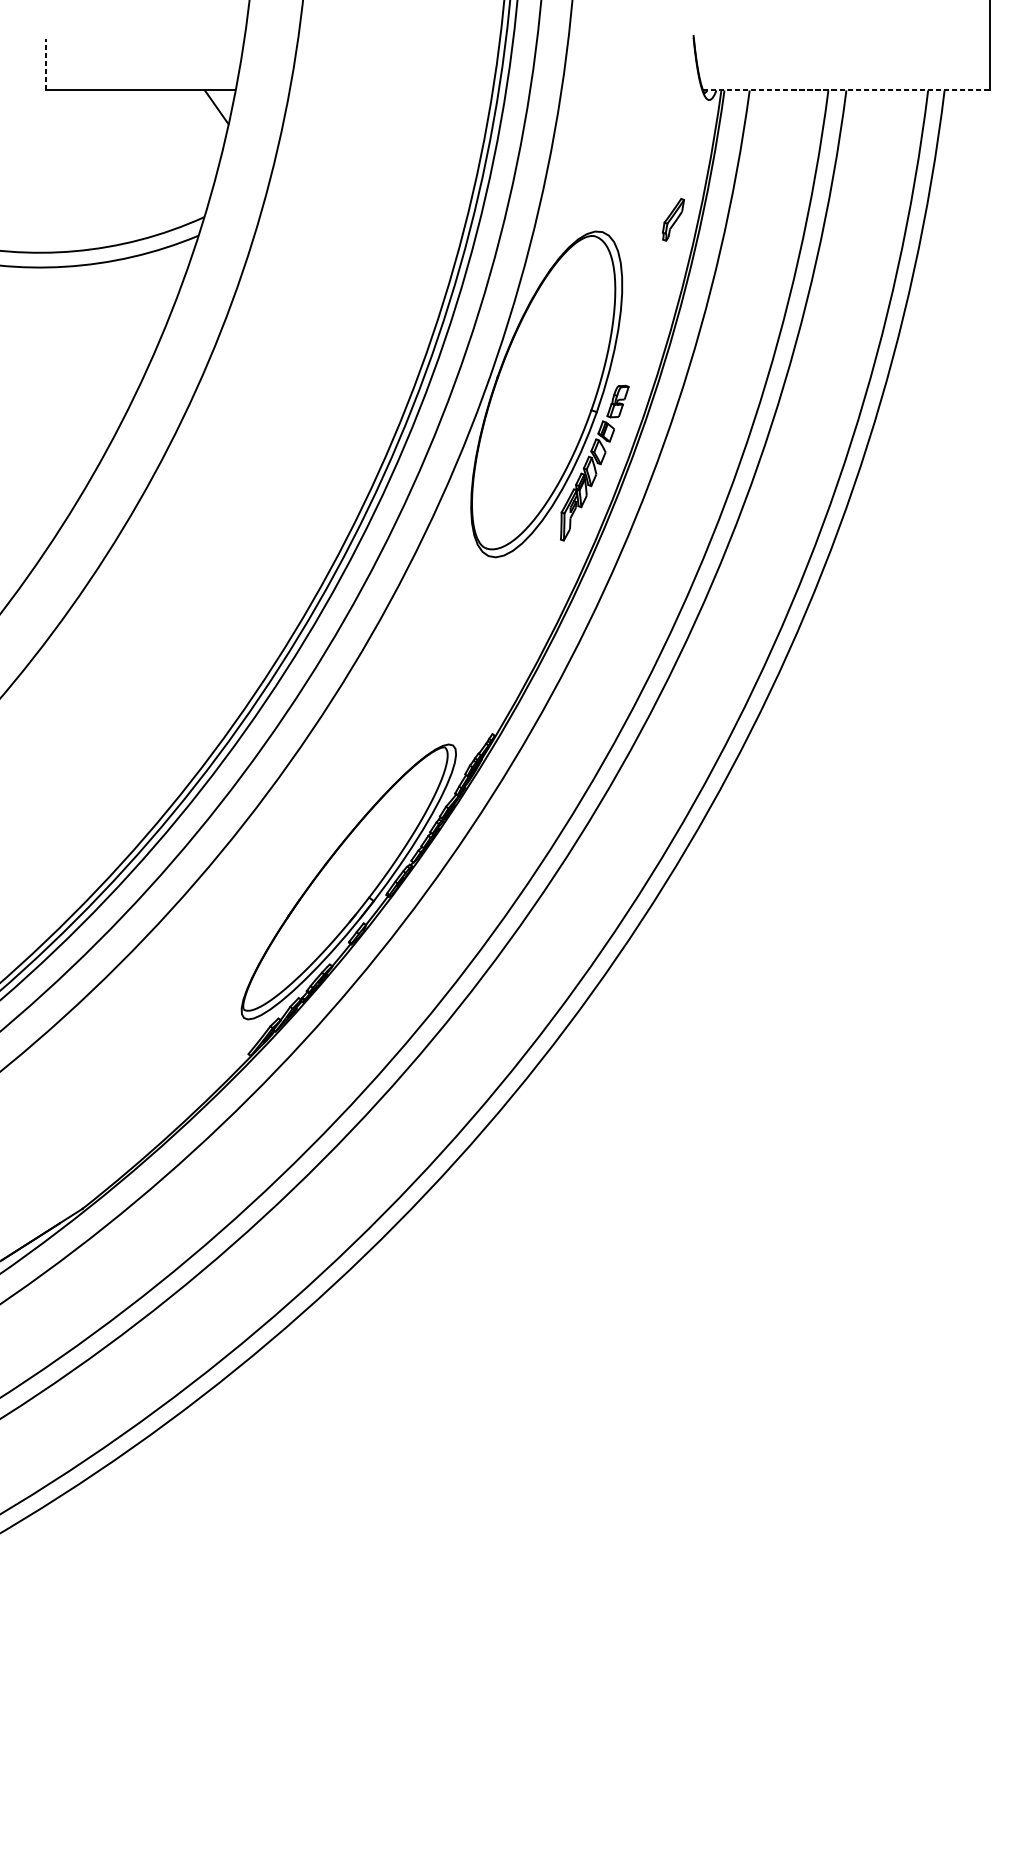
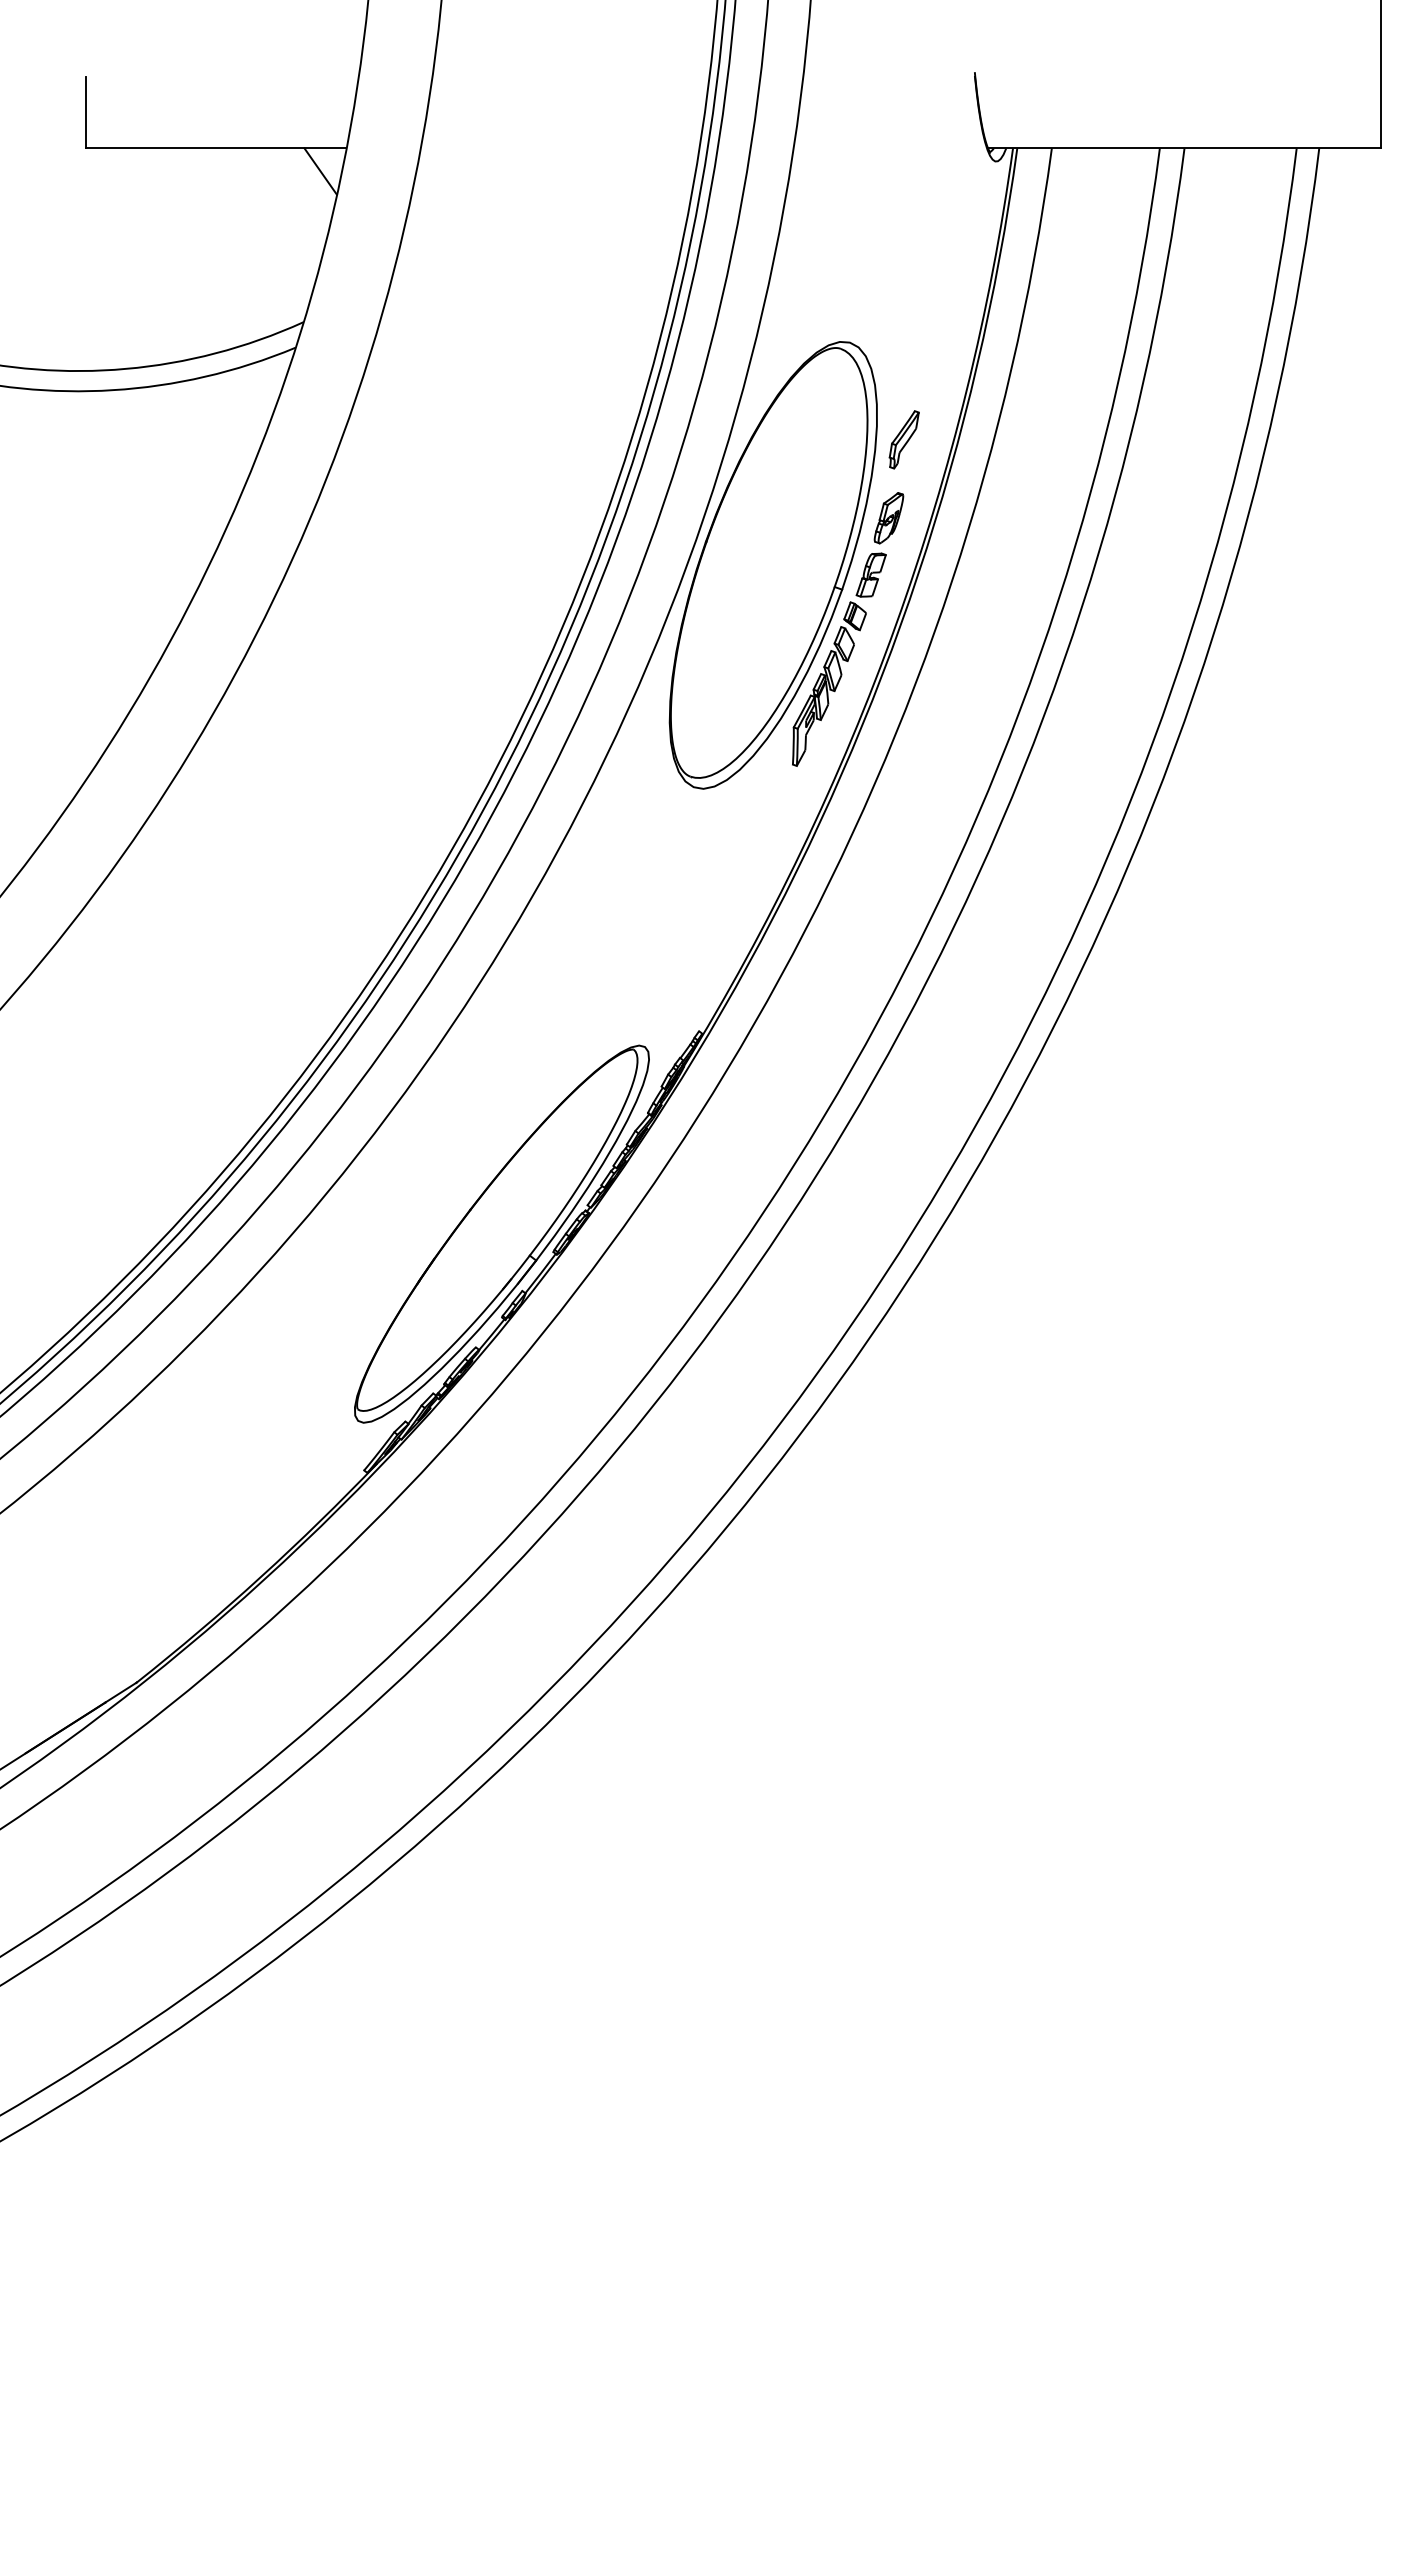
line: (45, 64) -> (85, 112), dashed -> solid
line: (846, 90) -> (1184, 148), dashed -> solid
part: (672, 219) -> (903, 439), moved
part: (630, 360) -> (888, 518), added

